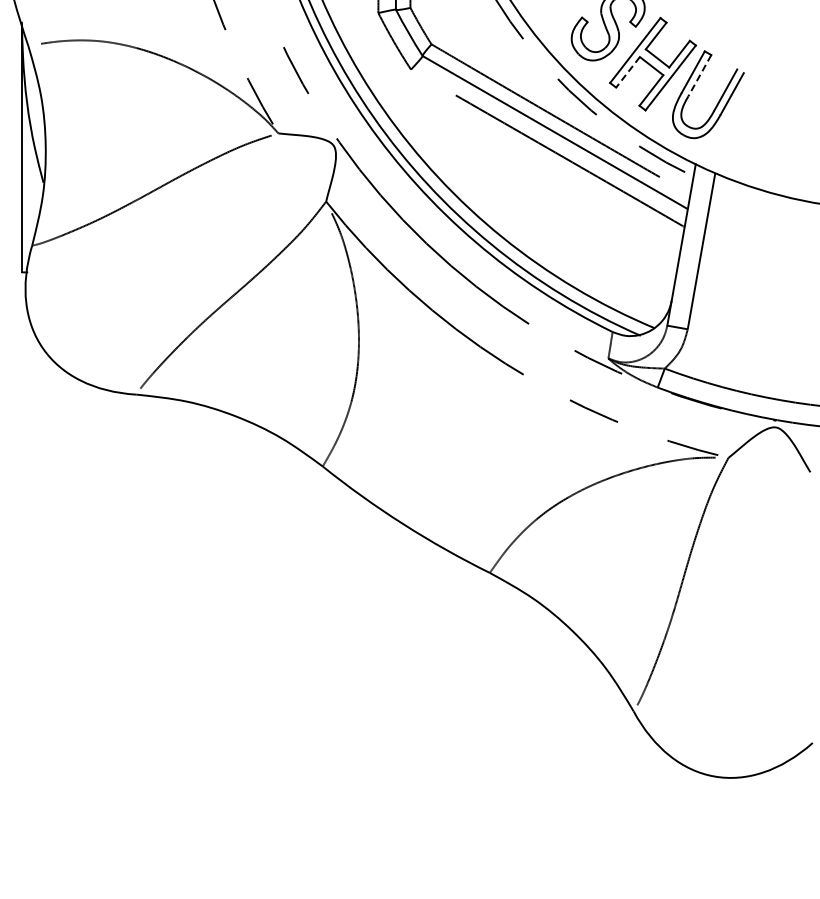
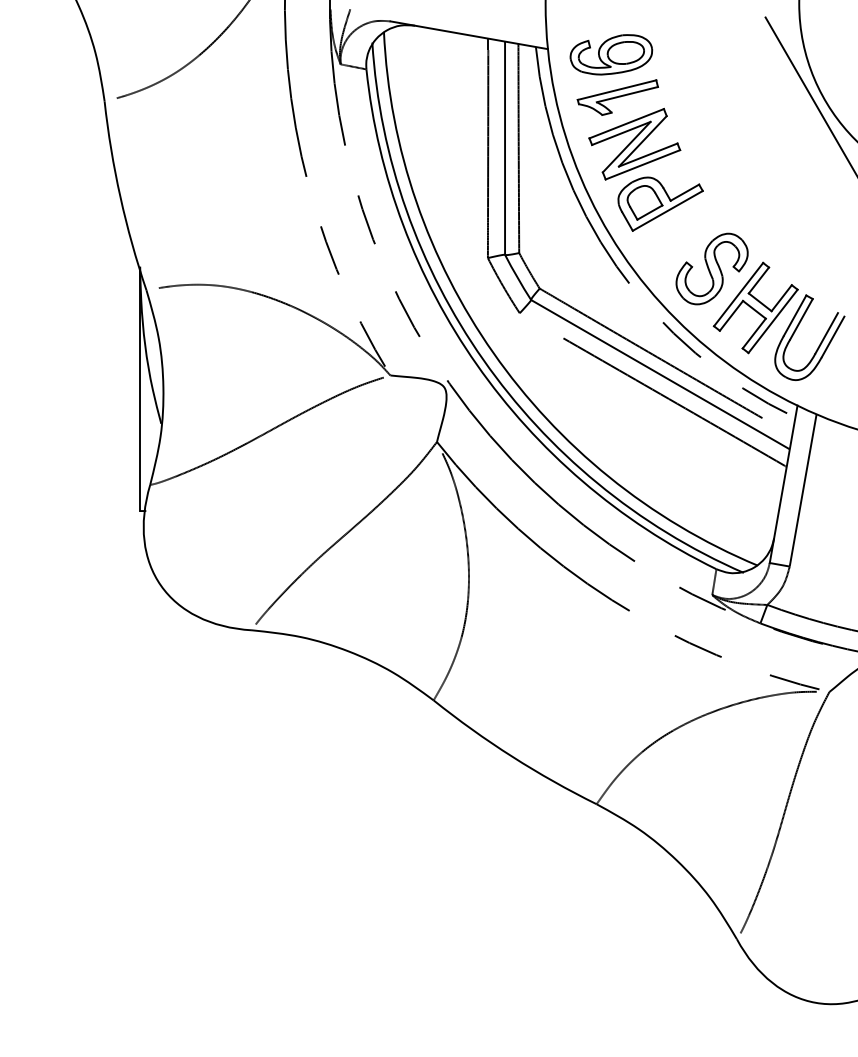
line: (628, 71) -> (731, 315), dashed -> solid
line: (699, 76) -> (801, 319), dashed -> solid

